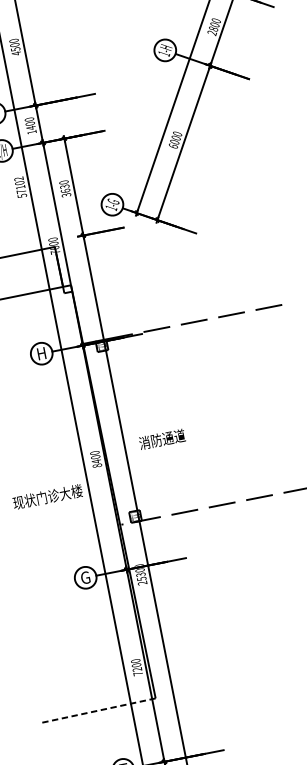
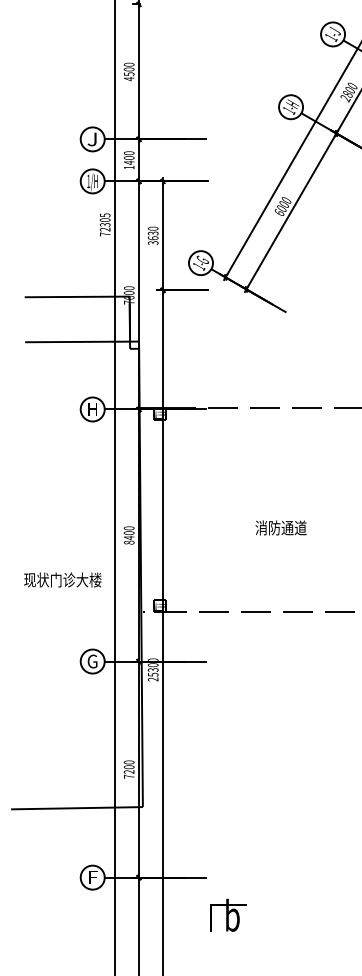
text: (19, 187) -> (104, 224), 57102 -> 72305
text: (161, 439) -> (280, 527), moved
text: (47, 496) -> (62, 579), moved
line: (96, 711) -> (76, 808), dashed -> solid

